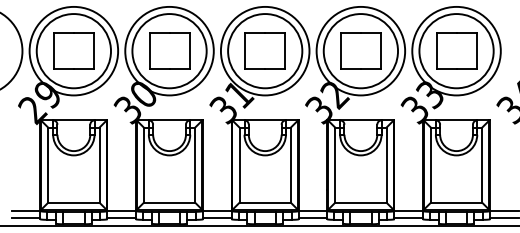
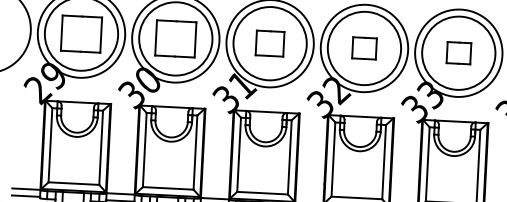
part: (264, 50) -> (269, 43), size x0.7
part: (360, 50) -> (364, 47), size x0.6
part: (456, 50) -> (458, 52), size x0.6

